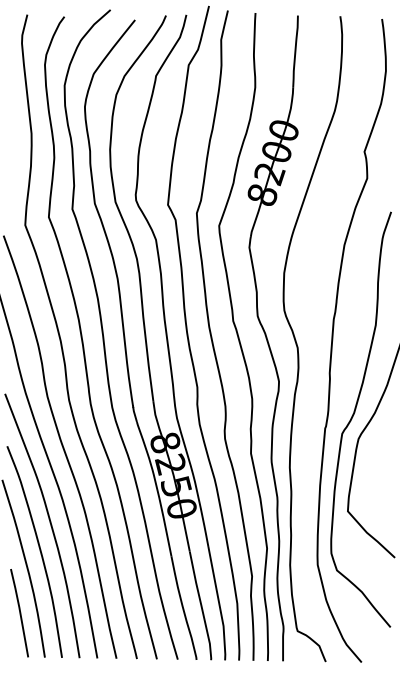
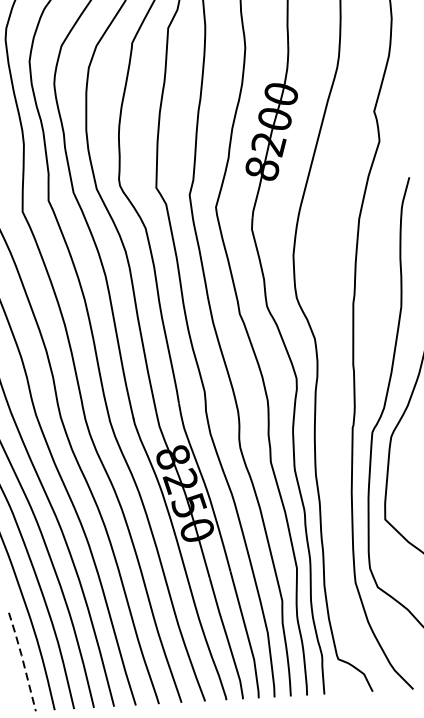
line: (20, 612) -> (23, 661), solid -> dashed

